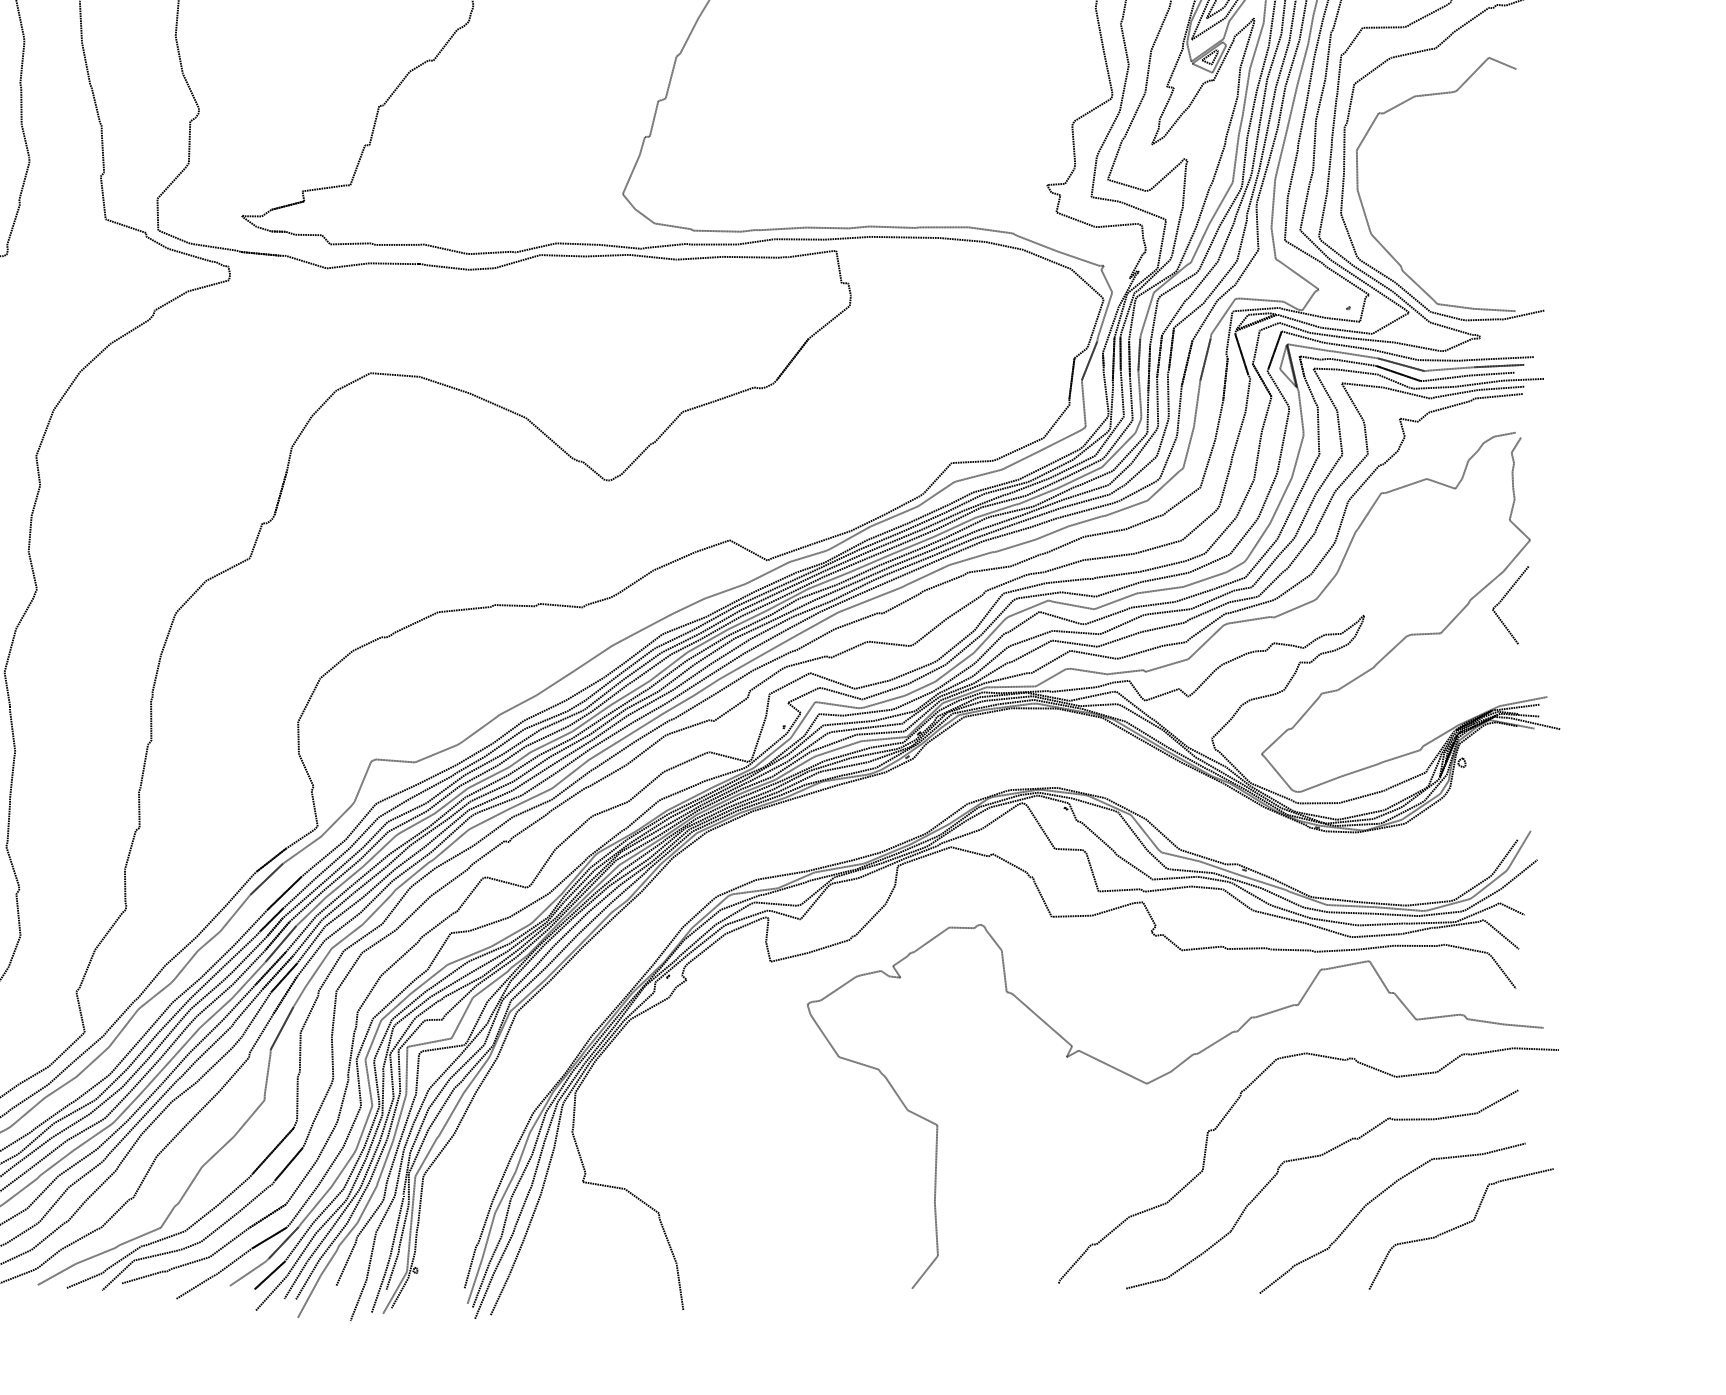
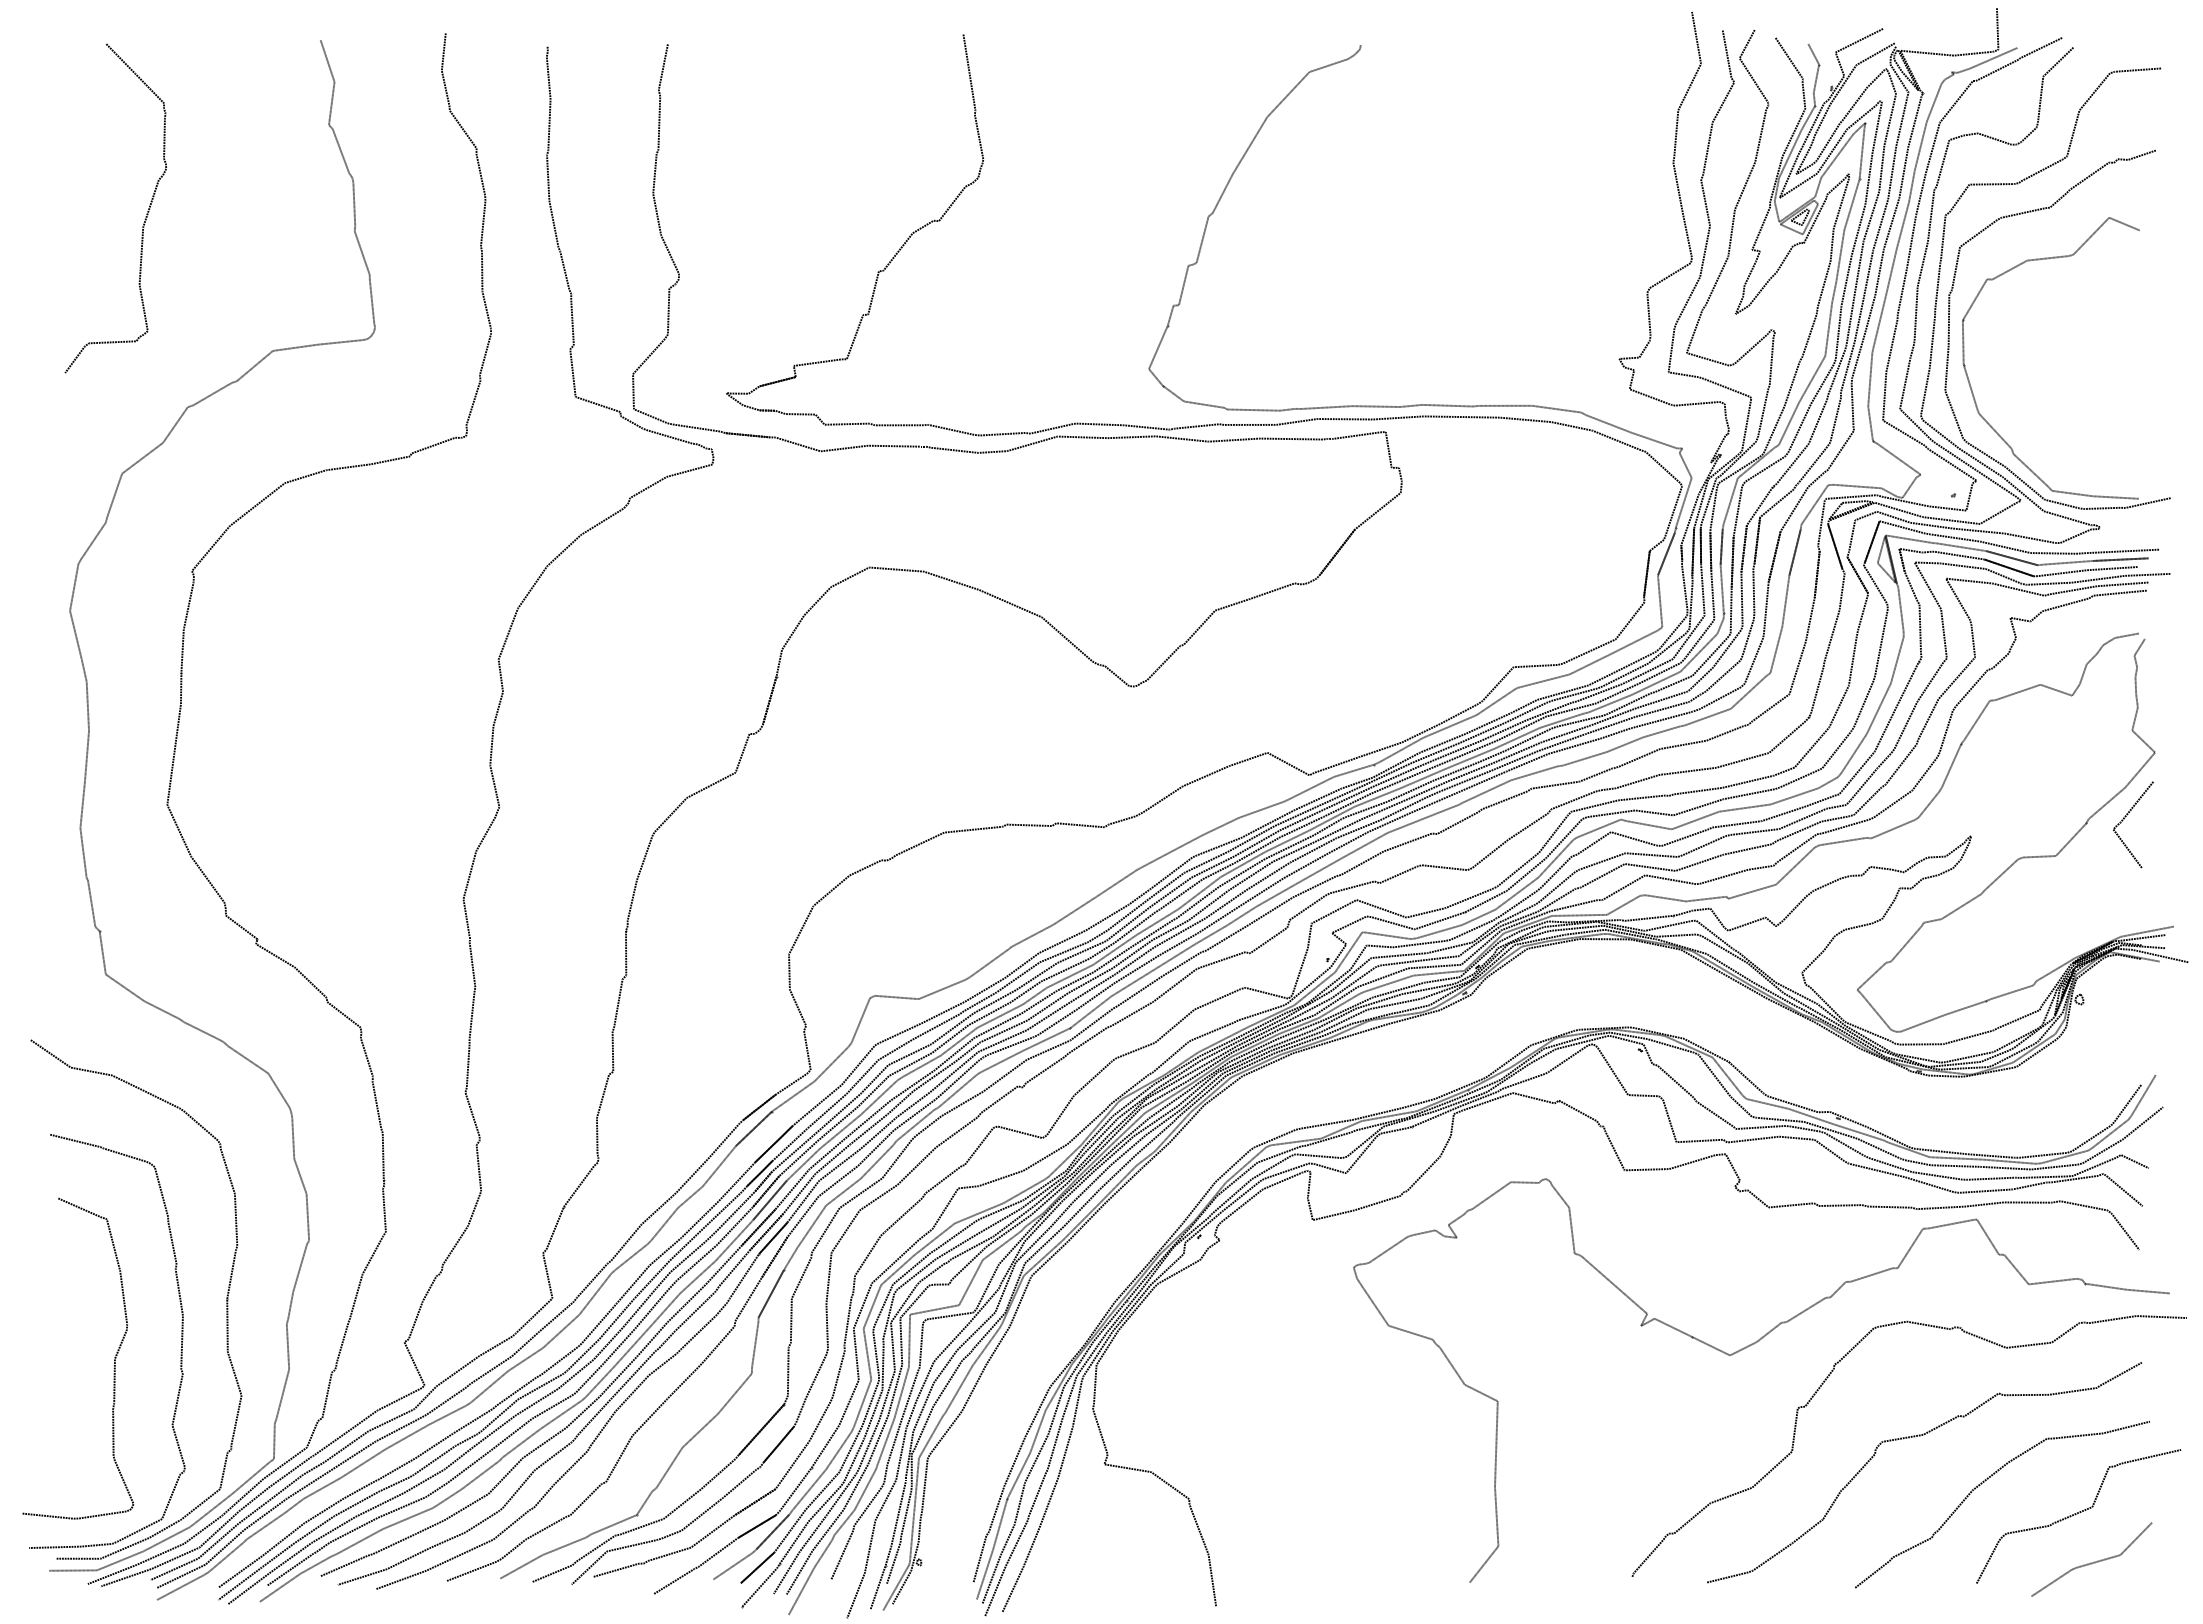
line: (1472, 1270) -> (2091, 1562), added

